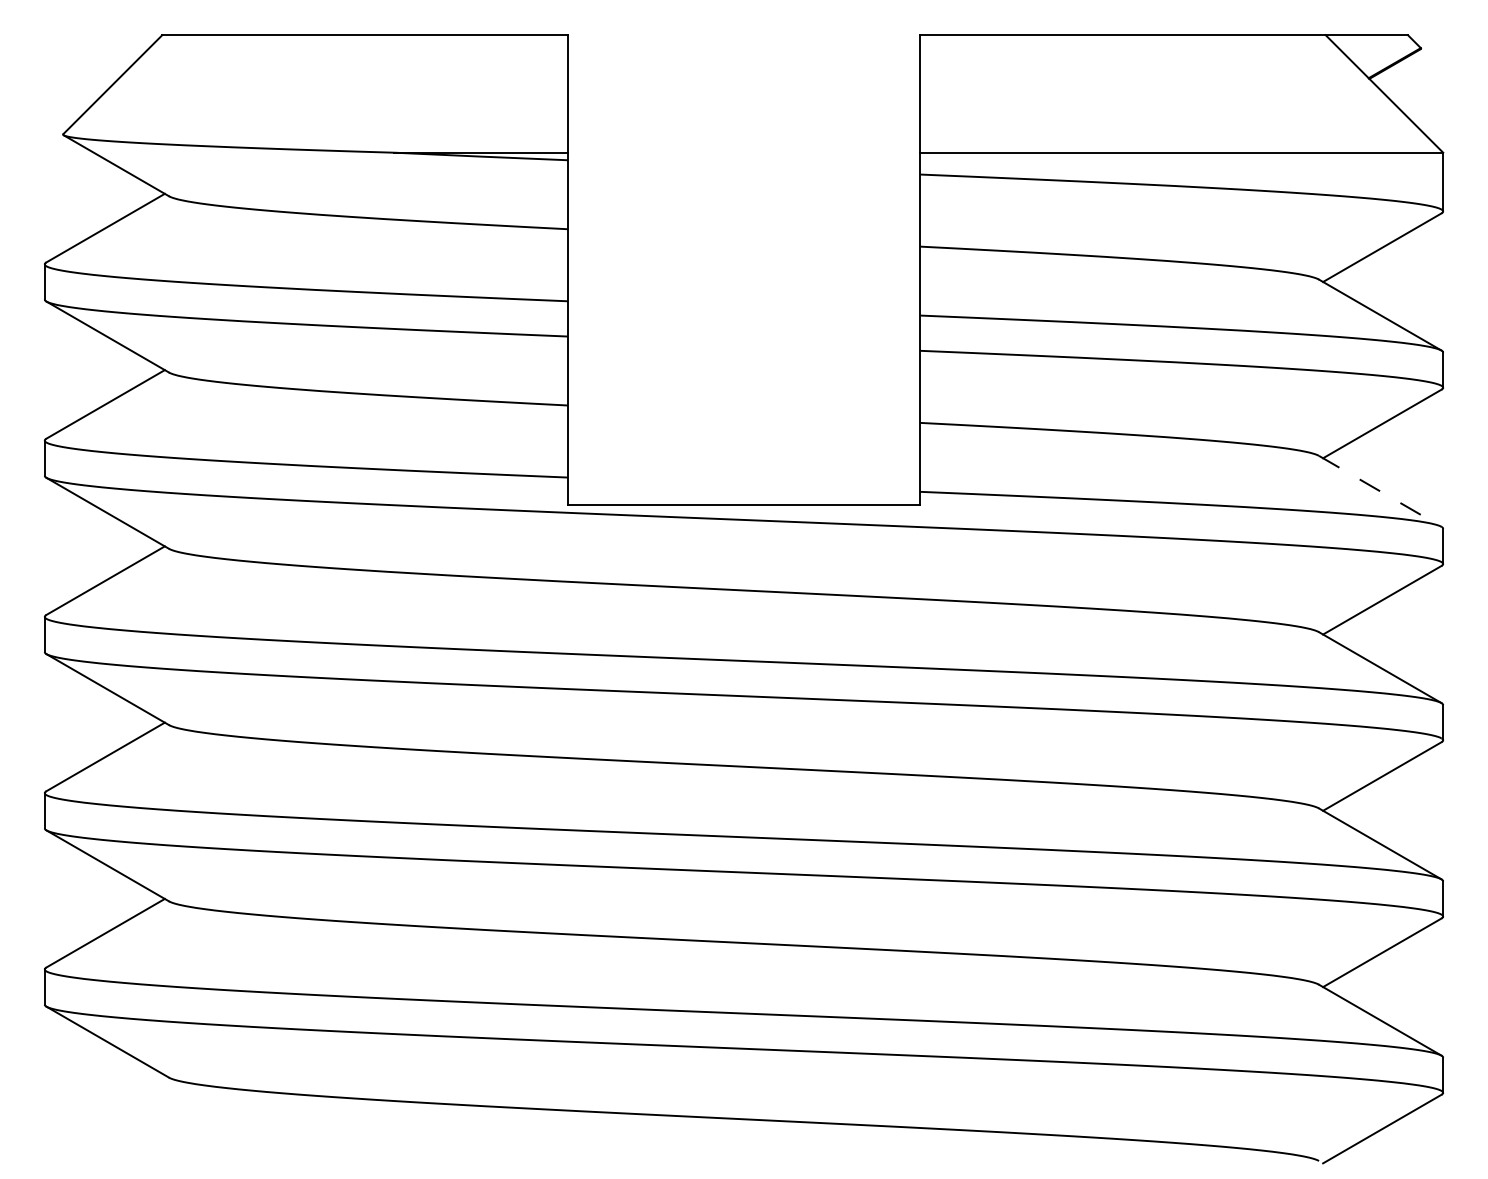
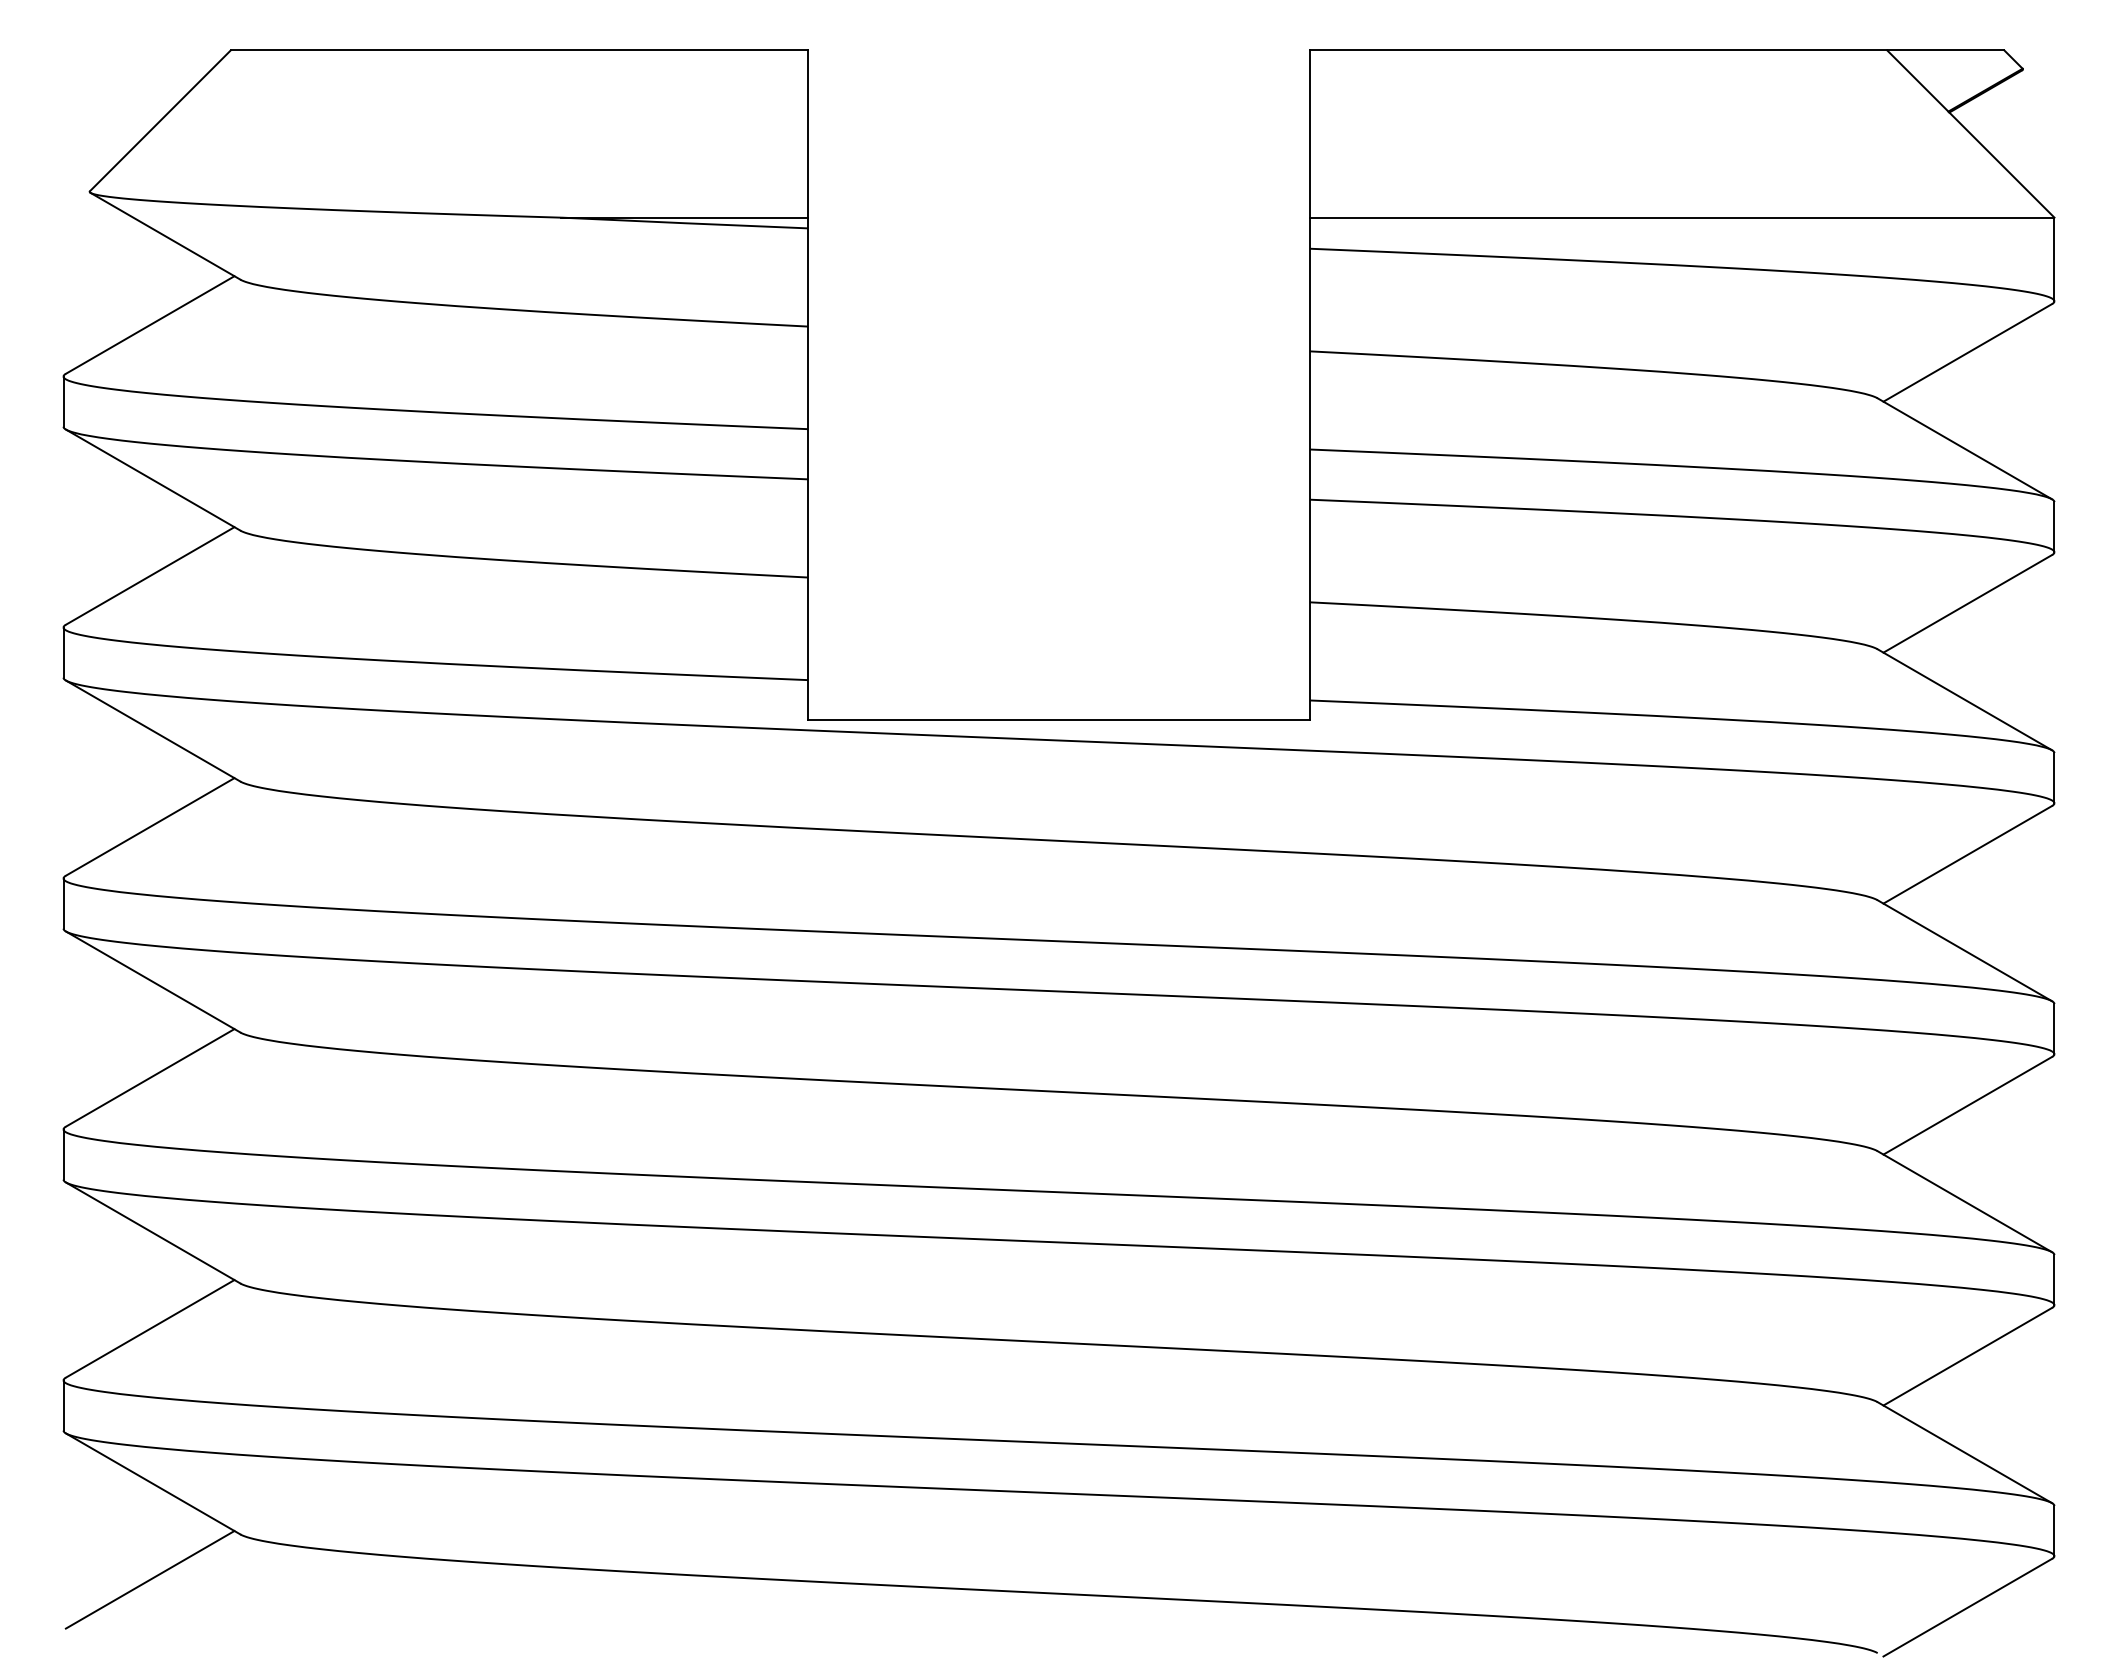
line: (1380, 491) -> (1964, 699), dashed -> solid
line: (105, 1109) -> (149, 1579), added

